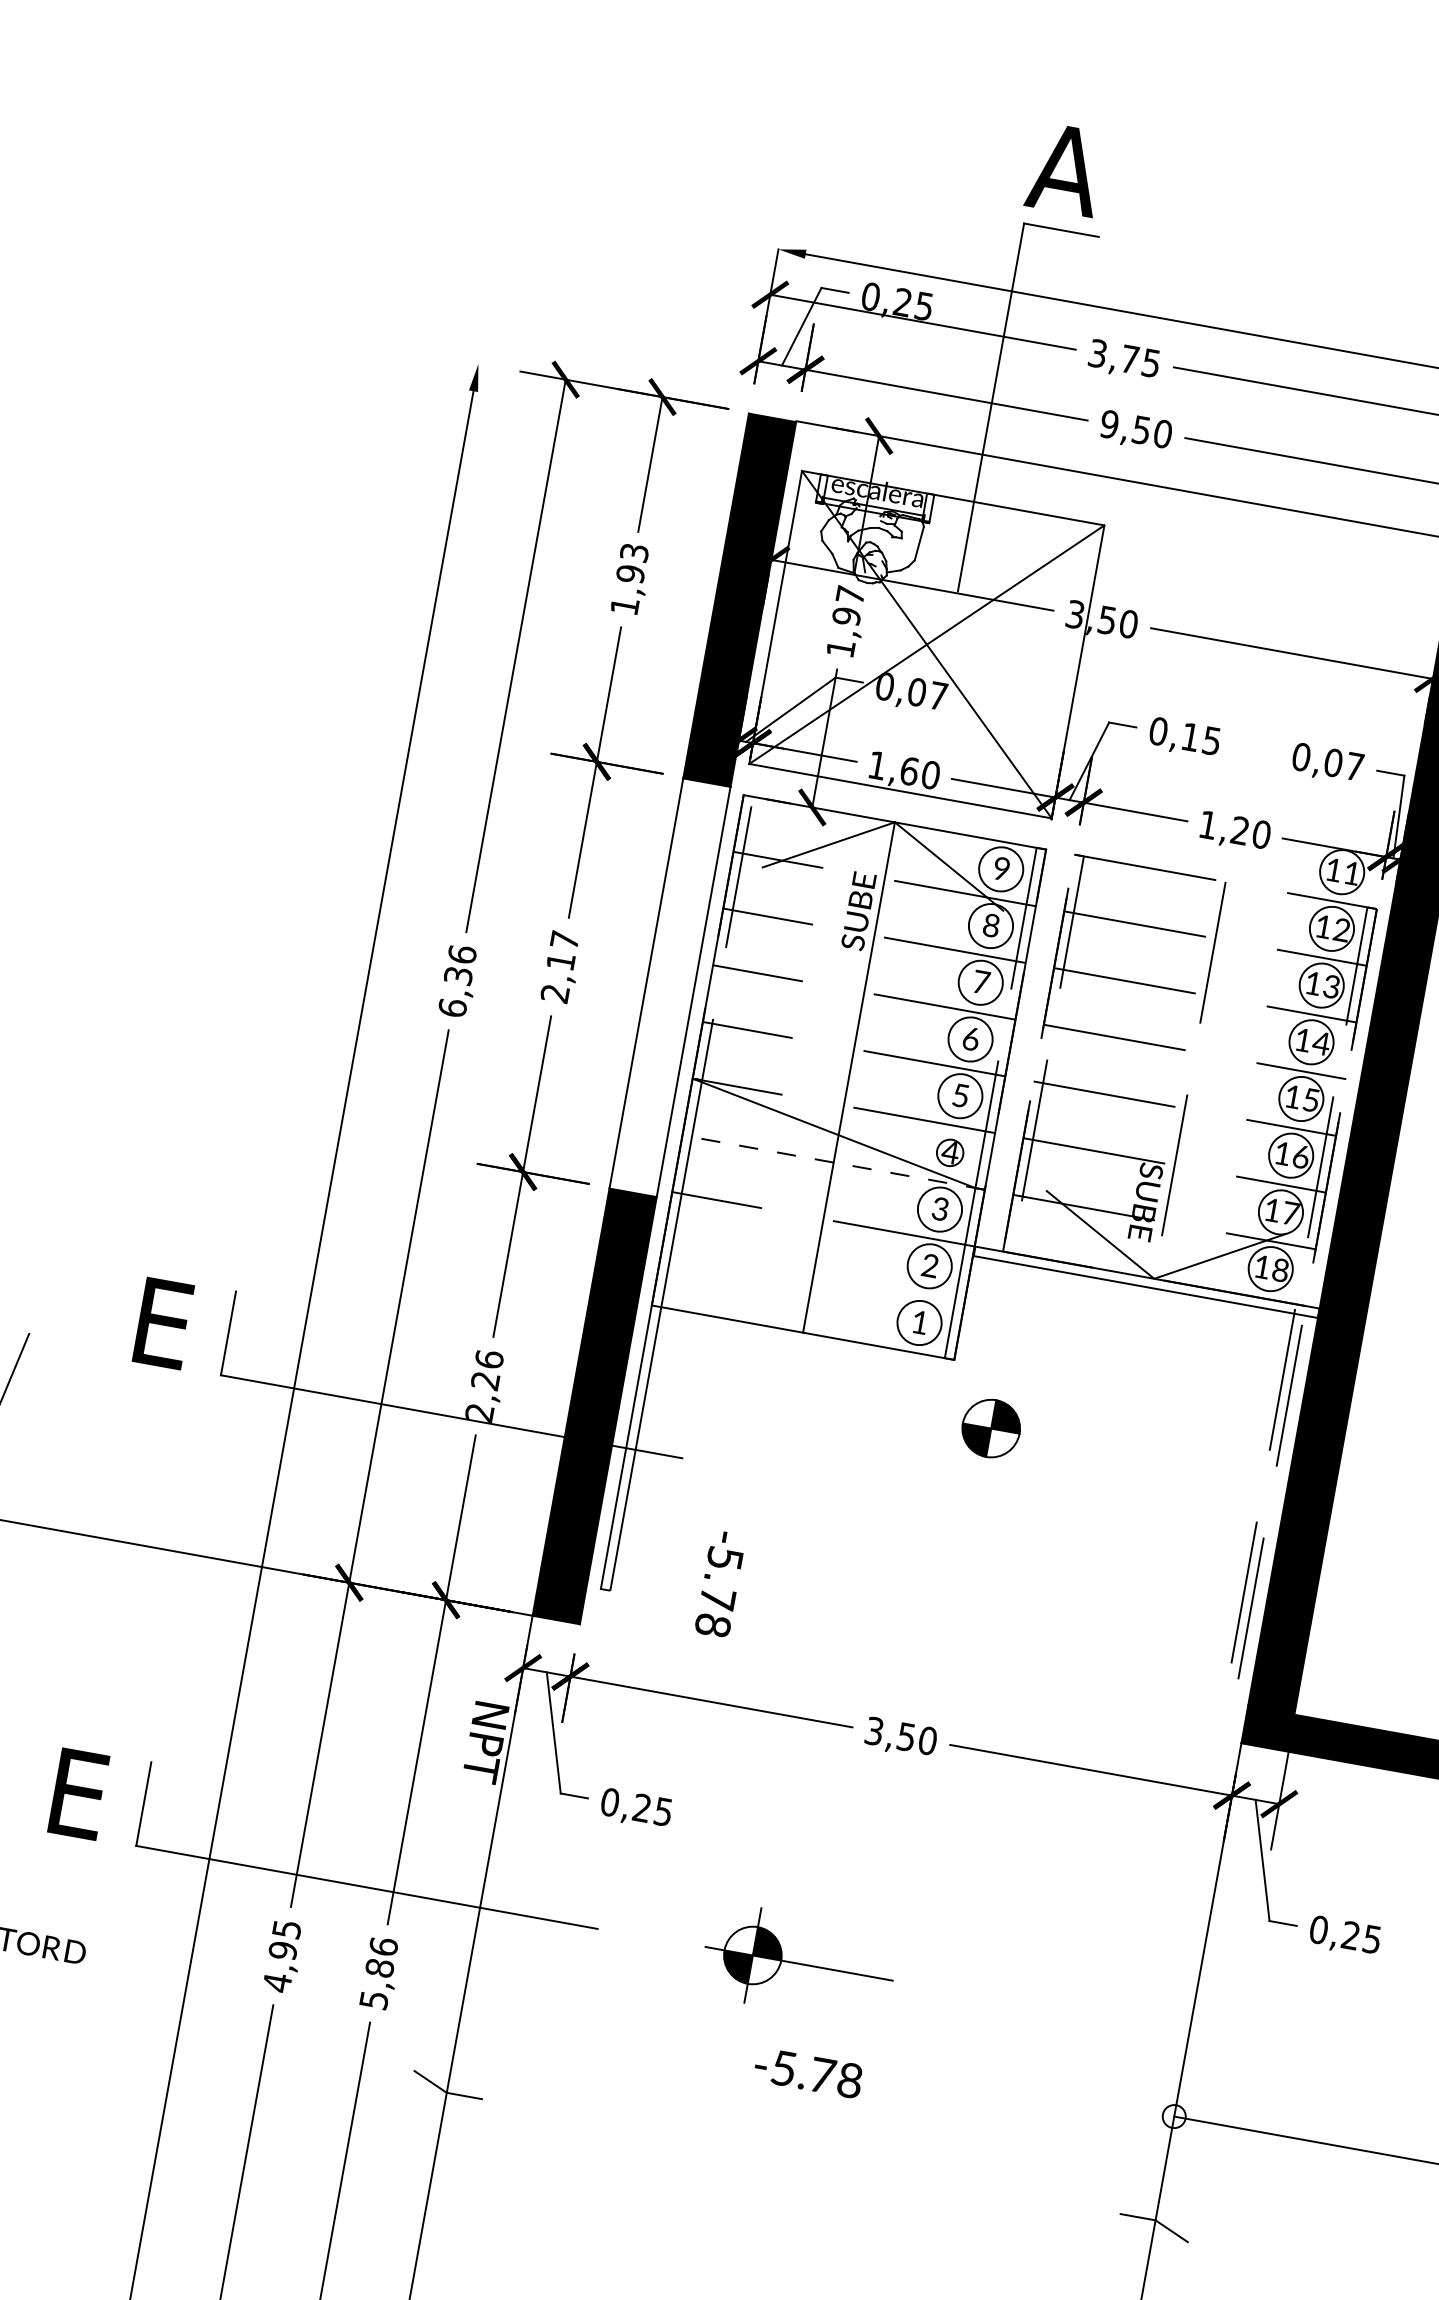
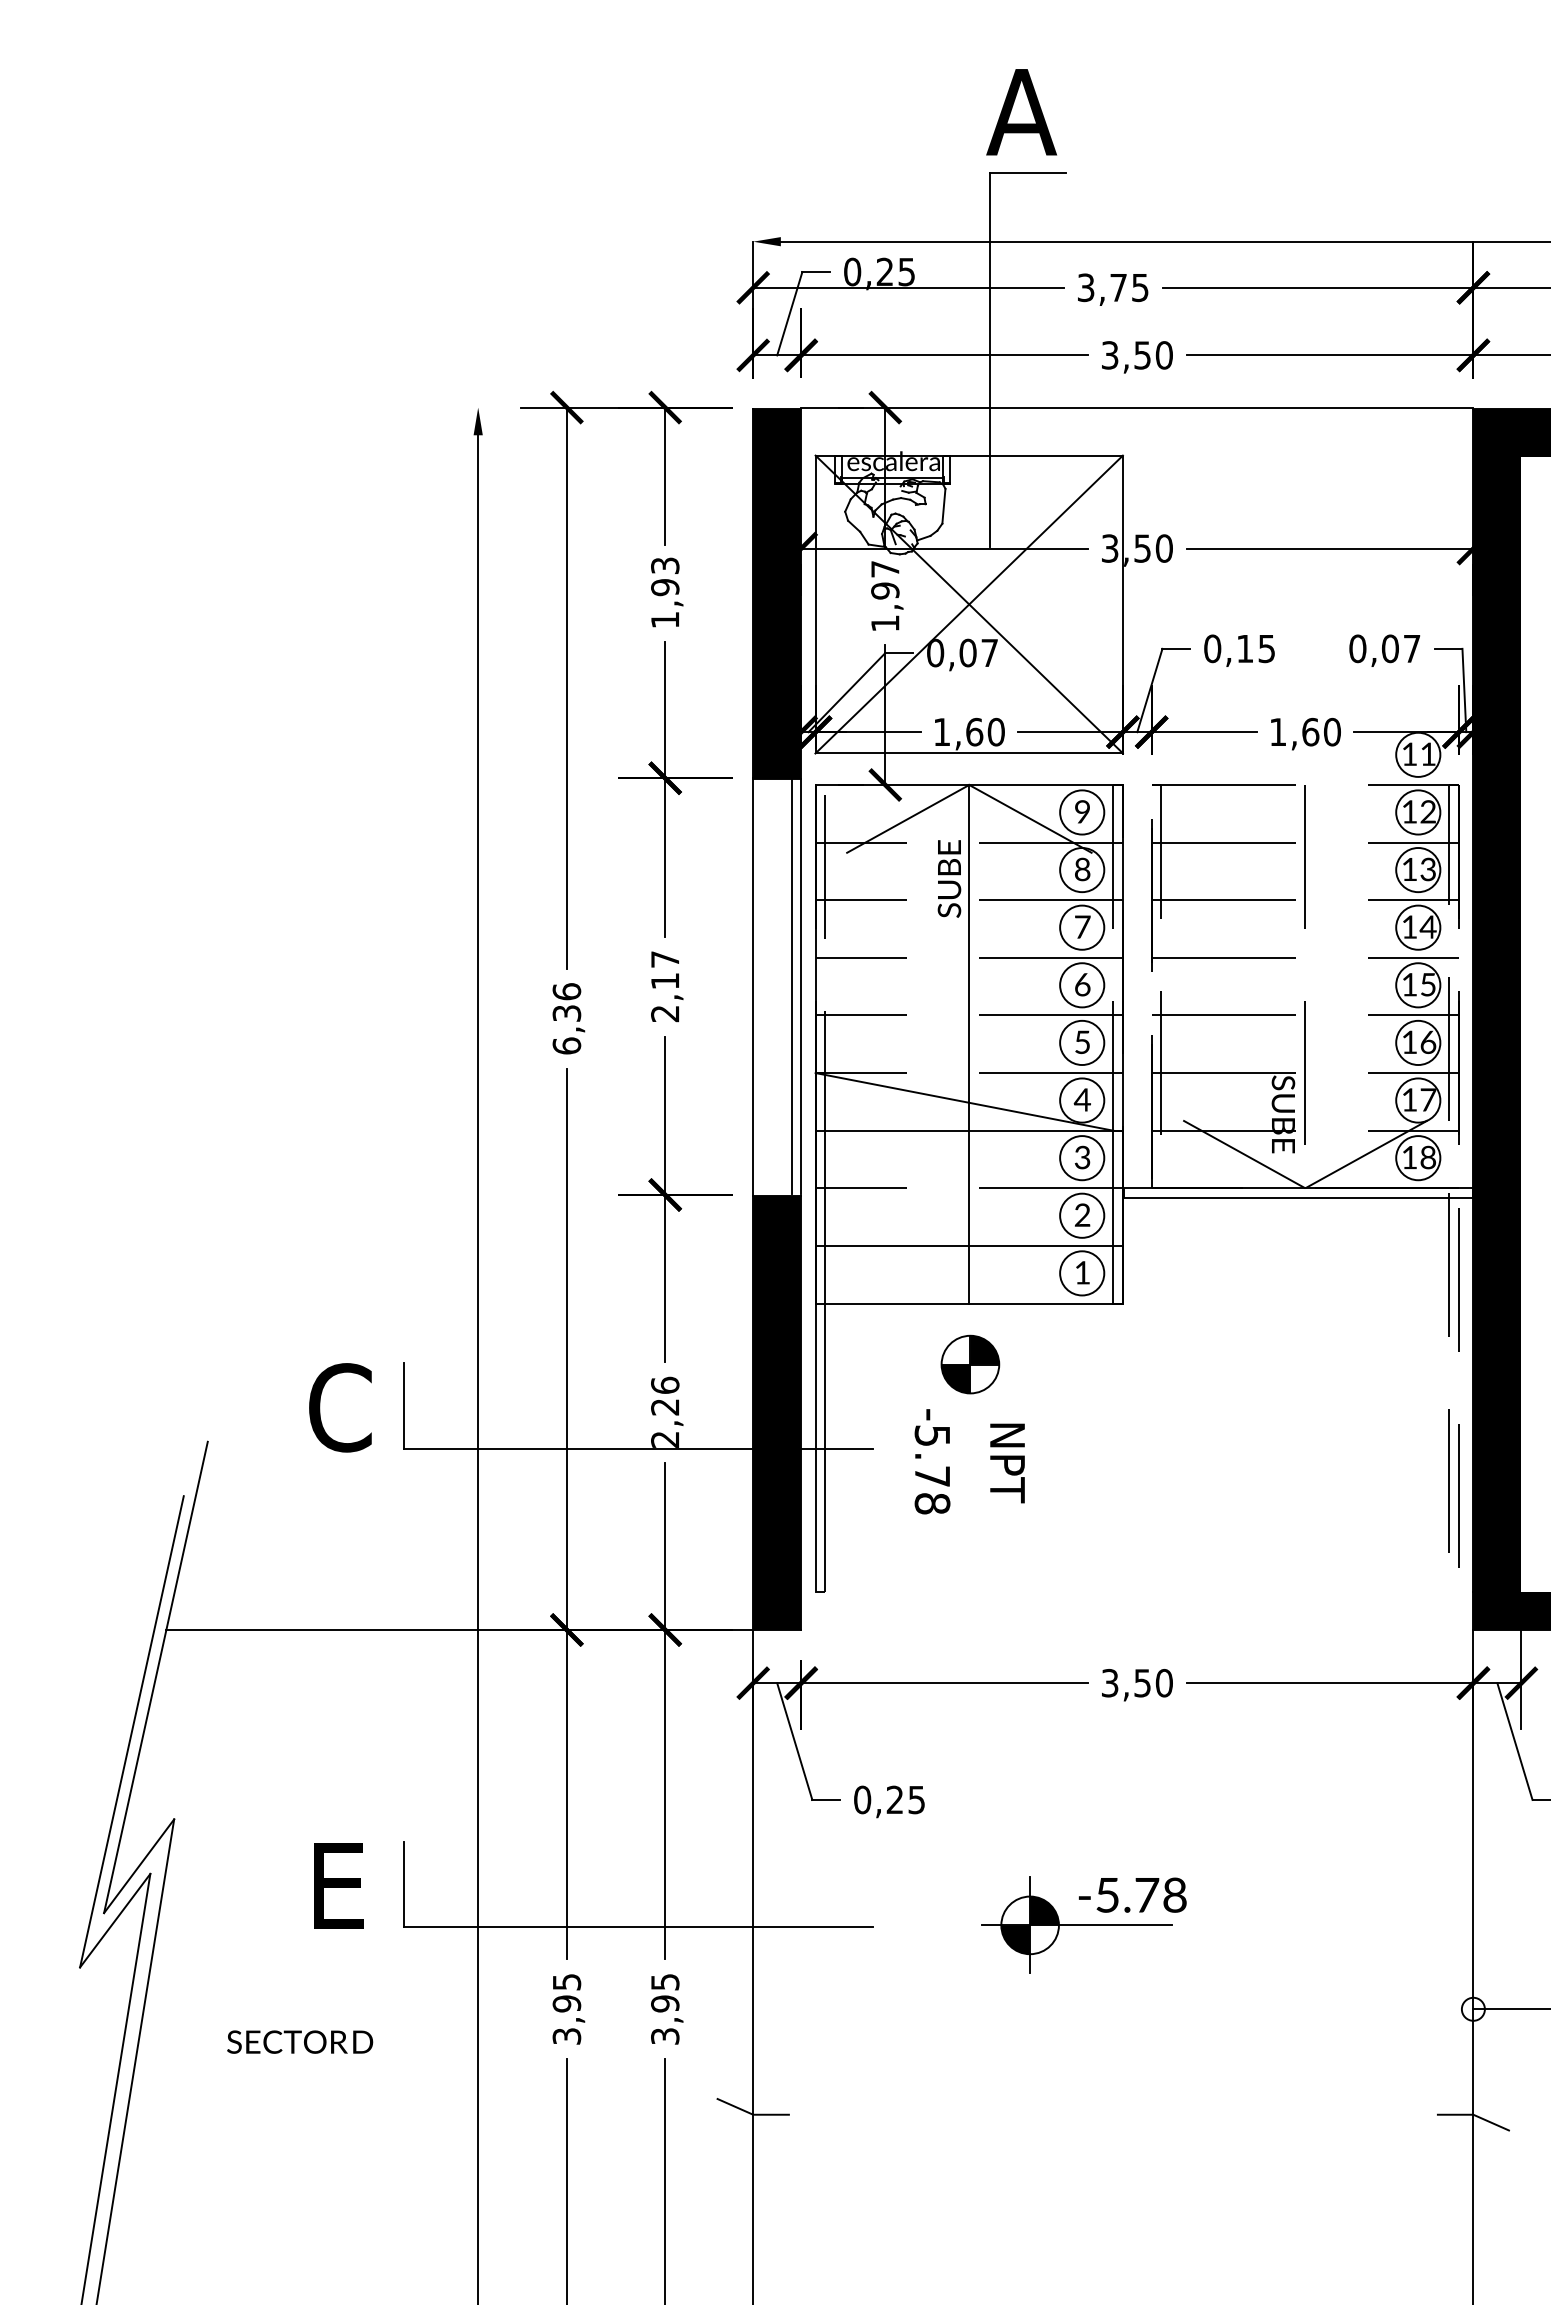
text: (1108, 424) -> (1109, 355), 9,50 -> 3,50
text: (1240, 830) -> (1310, 731), 1,20 -> 1,60
line: (684, 989) -> (791, 986), added
circle: (950, 1152) -> (1082, 1100), size x1.67
line: (833, 1162) -> (969, 1130), dashed -> solid
line: (812, 1275) -> (968, 1245), added
text: (165, 1323) -> (340, 1407), E -> C
part: (991, 1428) -> (970, 1364), moved
text: (720, 1584) -> (932, 1461), moved
text: (485, 1742) -> (1007, 1463), moved
text: (379, 1972) -> (665, 2008), 5,86 -> 3,95
text: (276, 1982) -> (566, 2036), 4,95 -> 3,95
text: (808, 2072) -> (1132, 1894), moved

